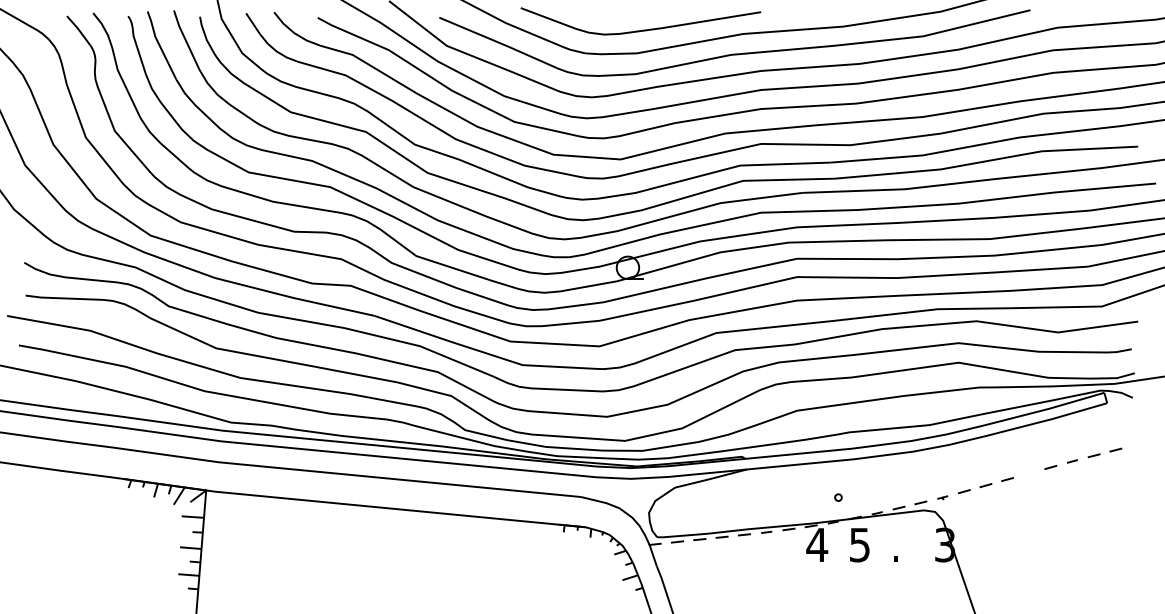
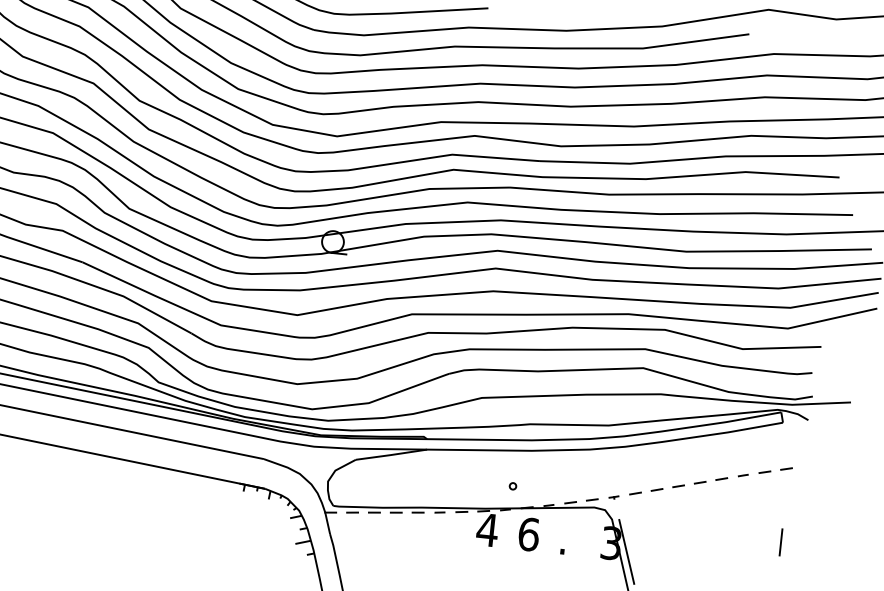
line: (1028, 473) -> (699, 482), added
line: (1118, 525) -> (781, 542), added
text: (859, 544) -> (528, 533), 5 -> 6
line: (961, 552) -> (626, 552), added

